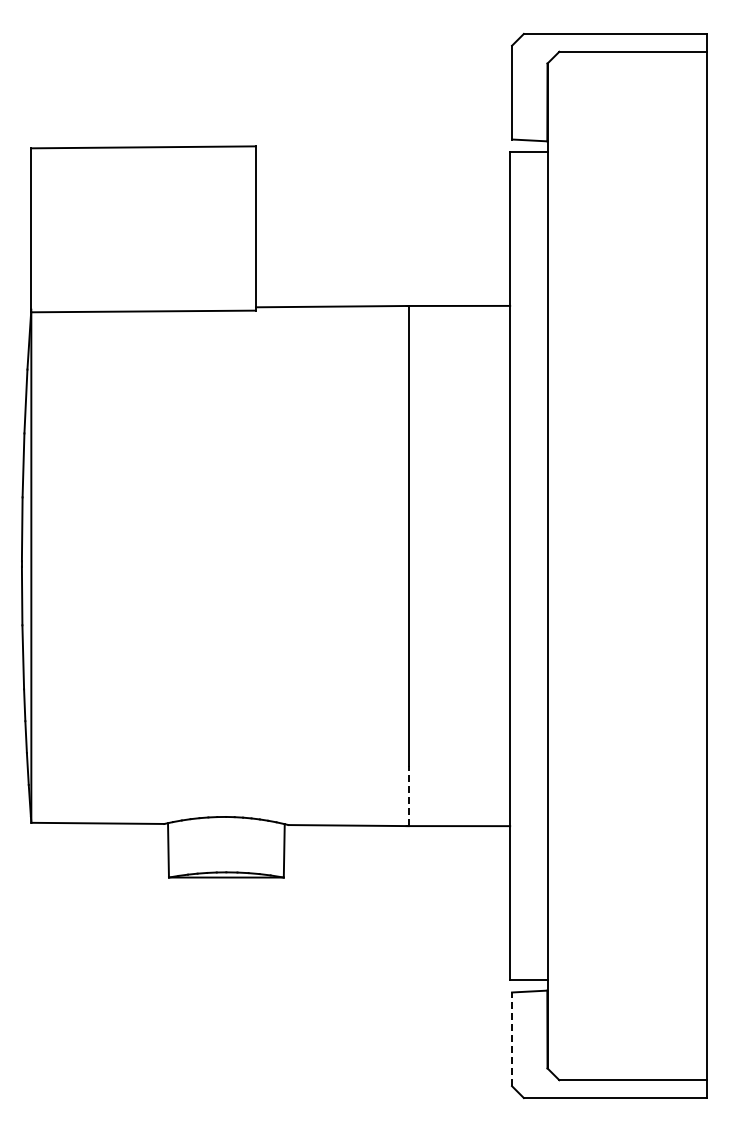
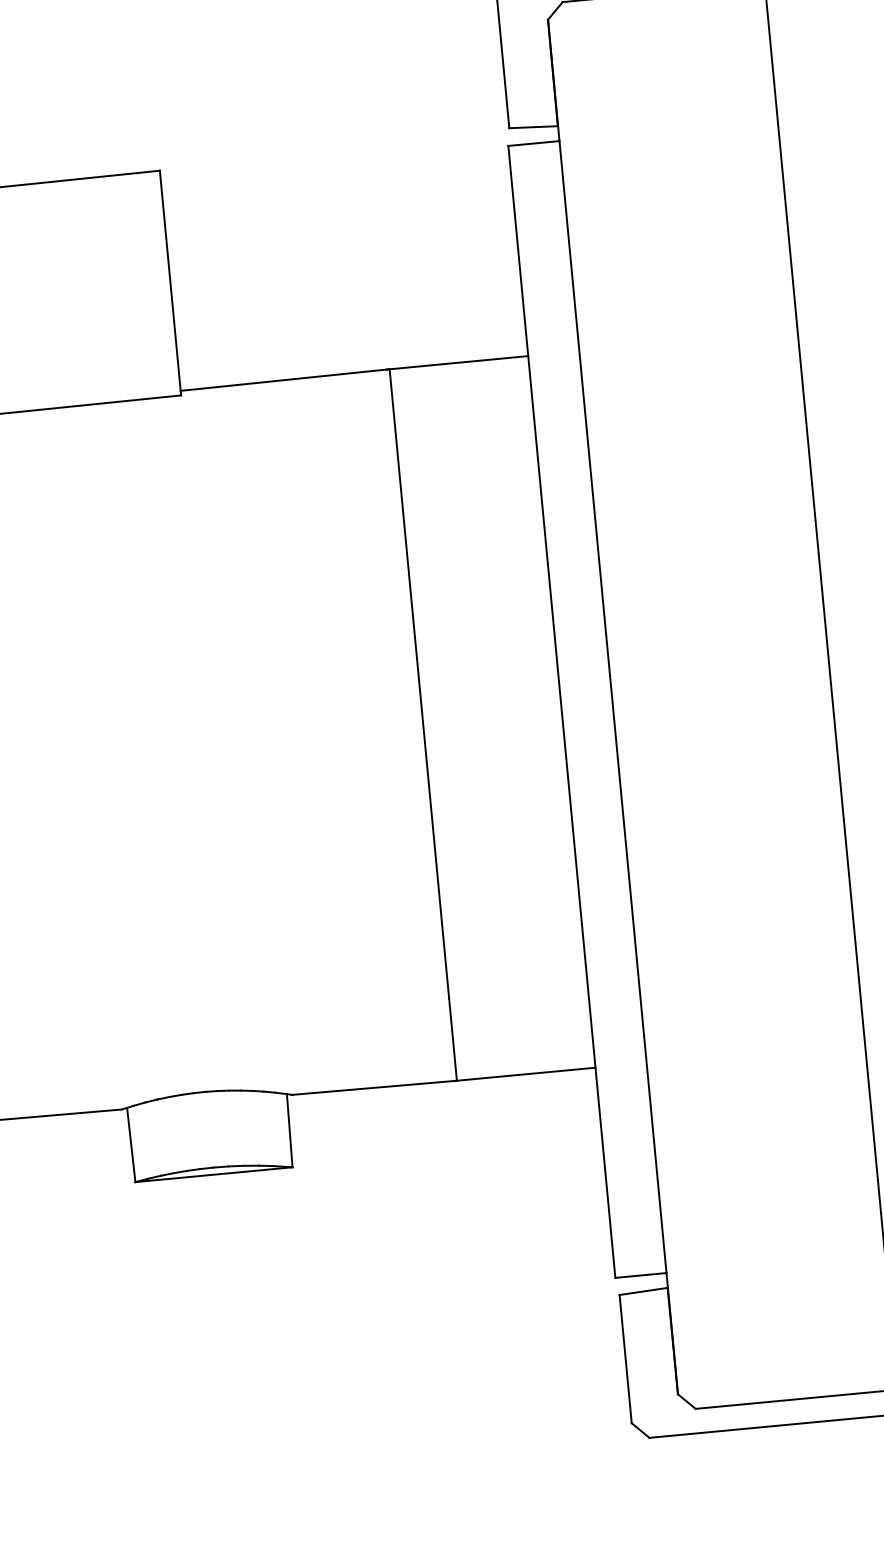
line: (408, 796) -> (452, 1040), dashed -> solid
line: (512, 1039) -> (626, 1359), dashed -> solid

